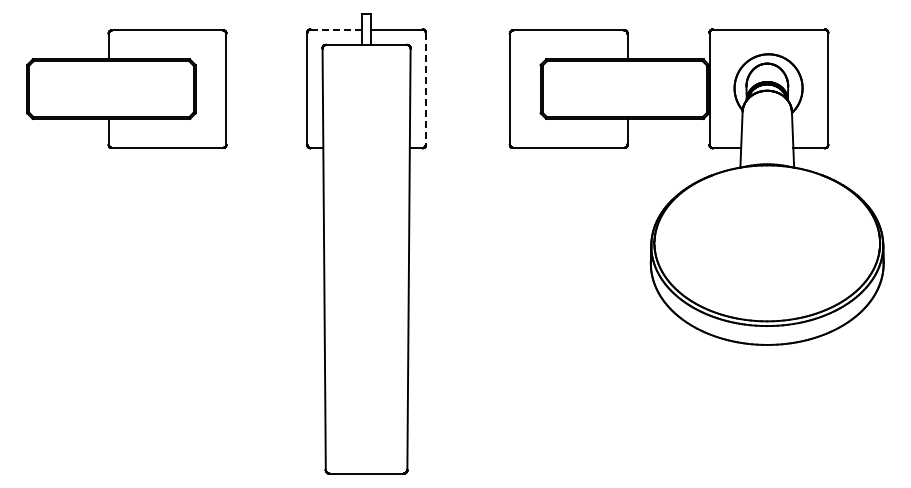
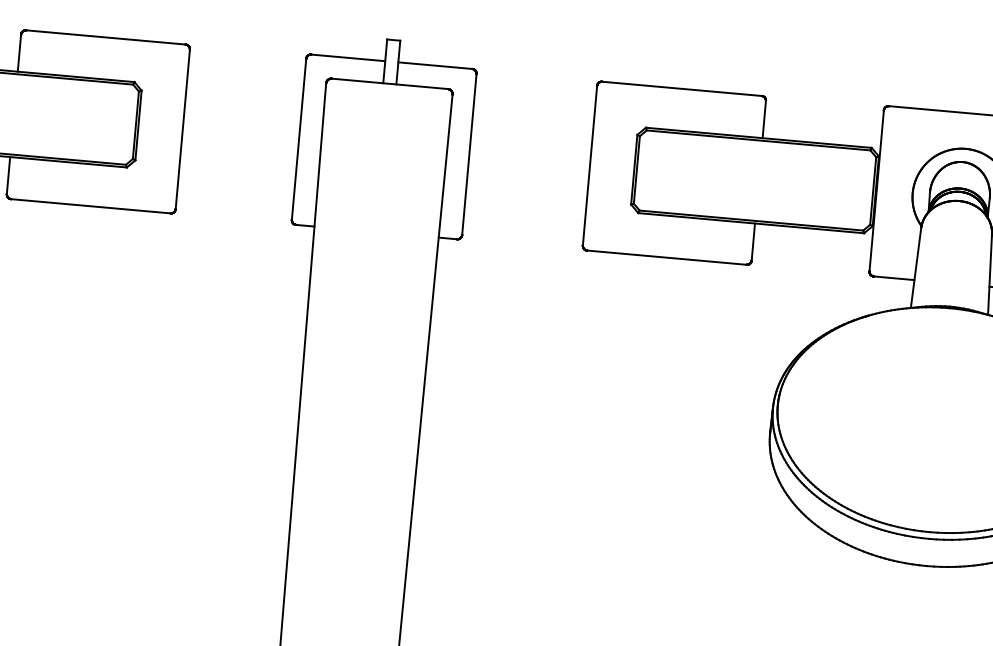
line: (336, 29) -> (348, 57), dashed -> solid
line: (425, 88) -> (468, 153), dashed -> solid

